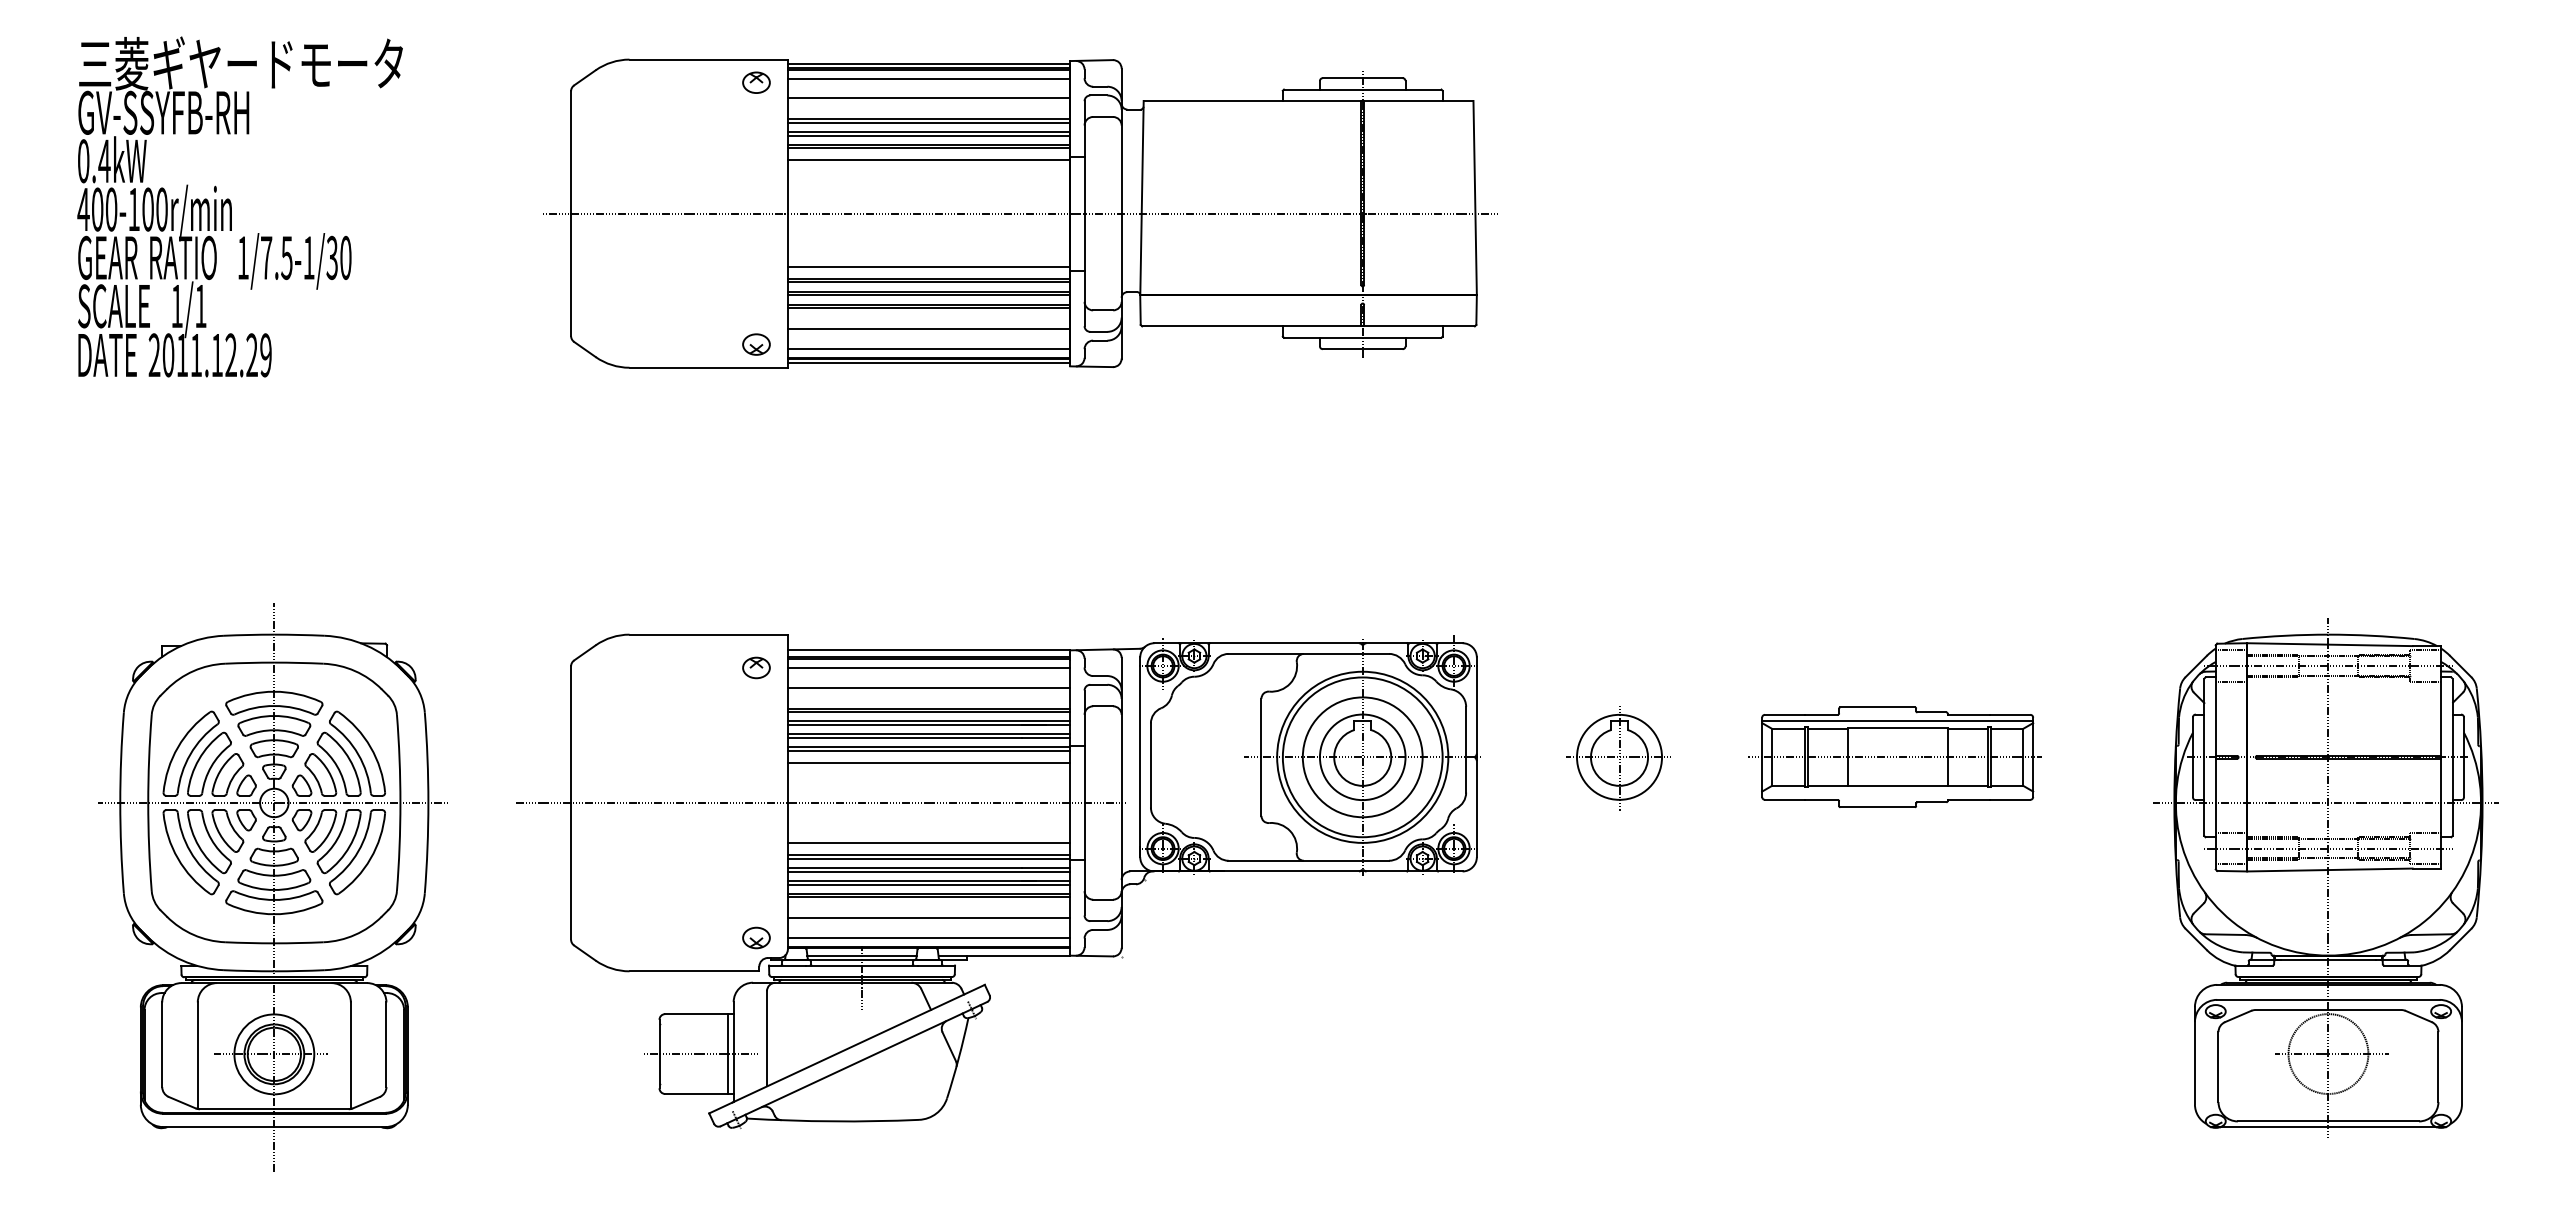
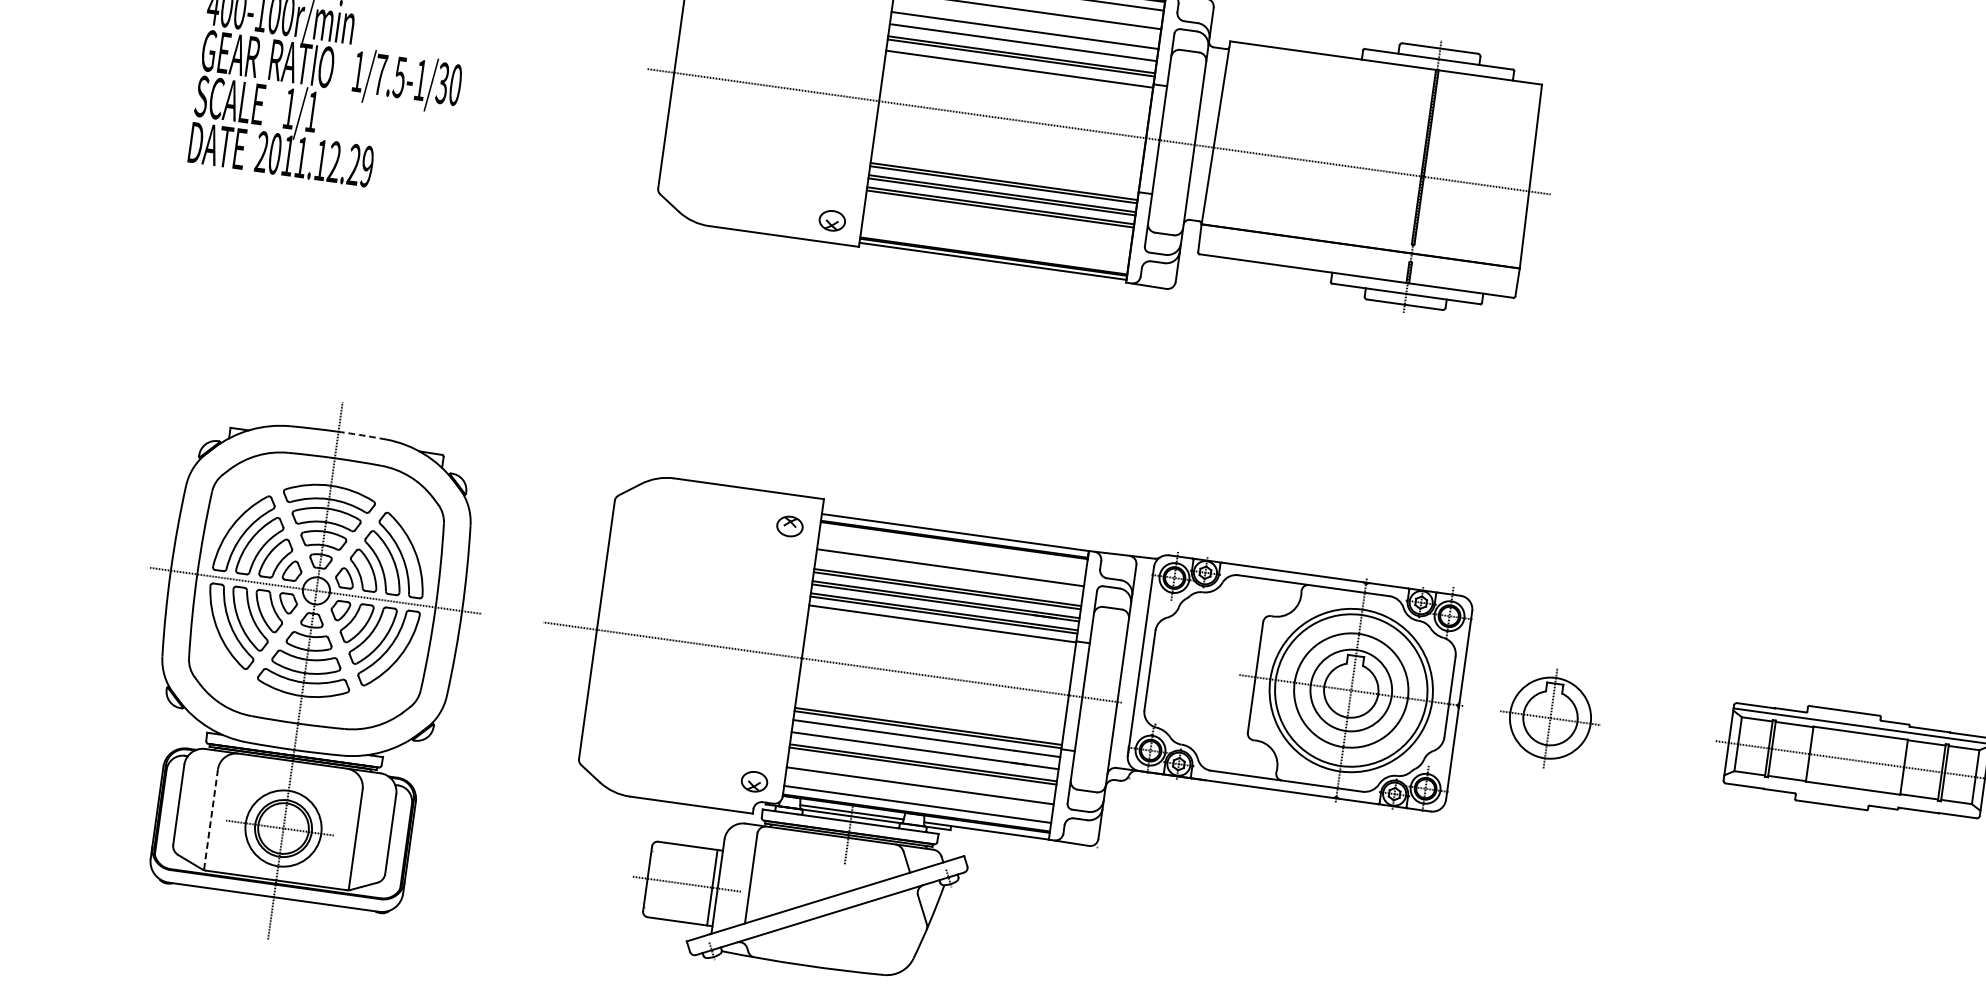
line: (928, 122) -> (1024, 33), removed
line: (928, 135) -> (1022, 45), removed
line: (928, 267) -> (1005, 170), removed
line: (928, 329) -> (996, 229), removed
line: (928, 348) -> (994, 247), removed
arc: (299, 634) -> (362, 434), solid -> dashed
line: (928, 667) -> (952, 548), removed
line: (928, 750) -> (941, 627), removed
part: (1618, 758) -> (1549, 719), moved
line: (928, 763) -> (940, 639), removed
line: (928, 842) -> (929, 714), removed
line: (928, 871) -> (925, 741), removed
line: (928, 884) -> (924, 753), removed
line: (197, 1056) -> (210, 820), solid -> dashed

